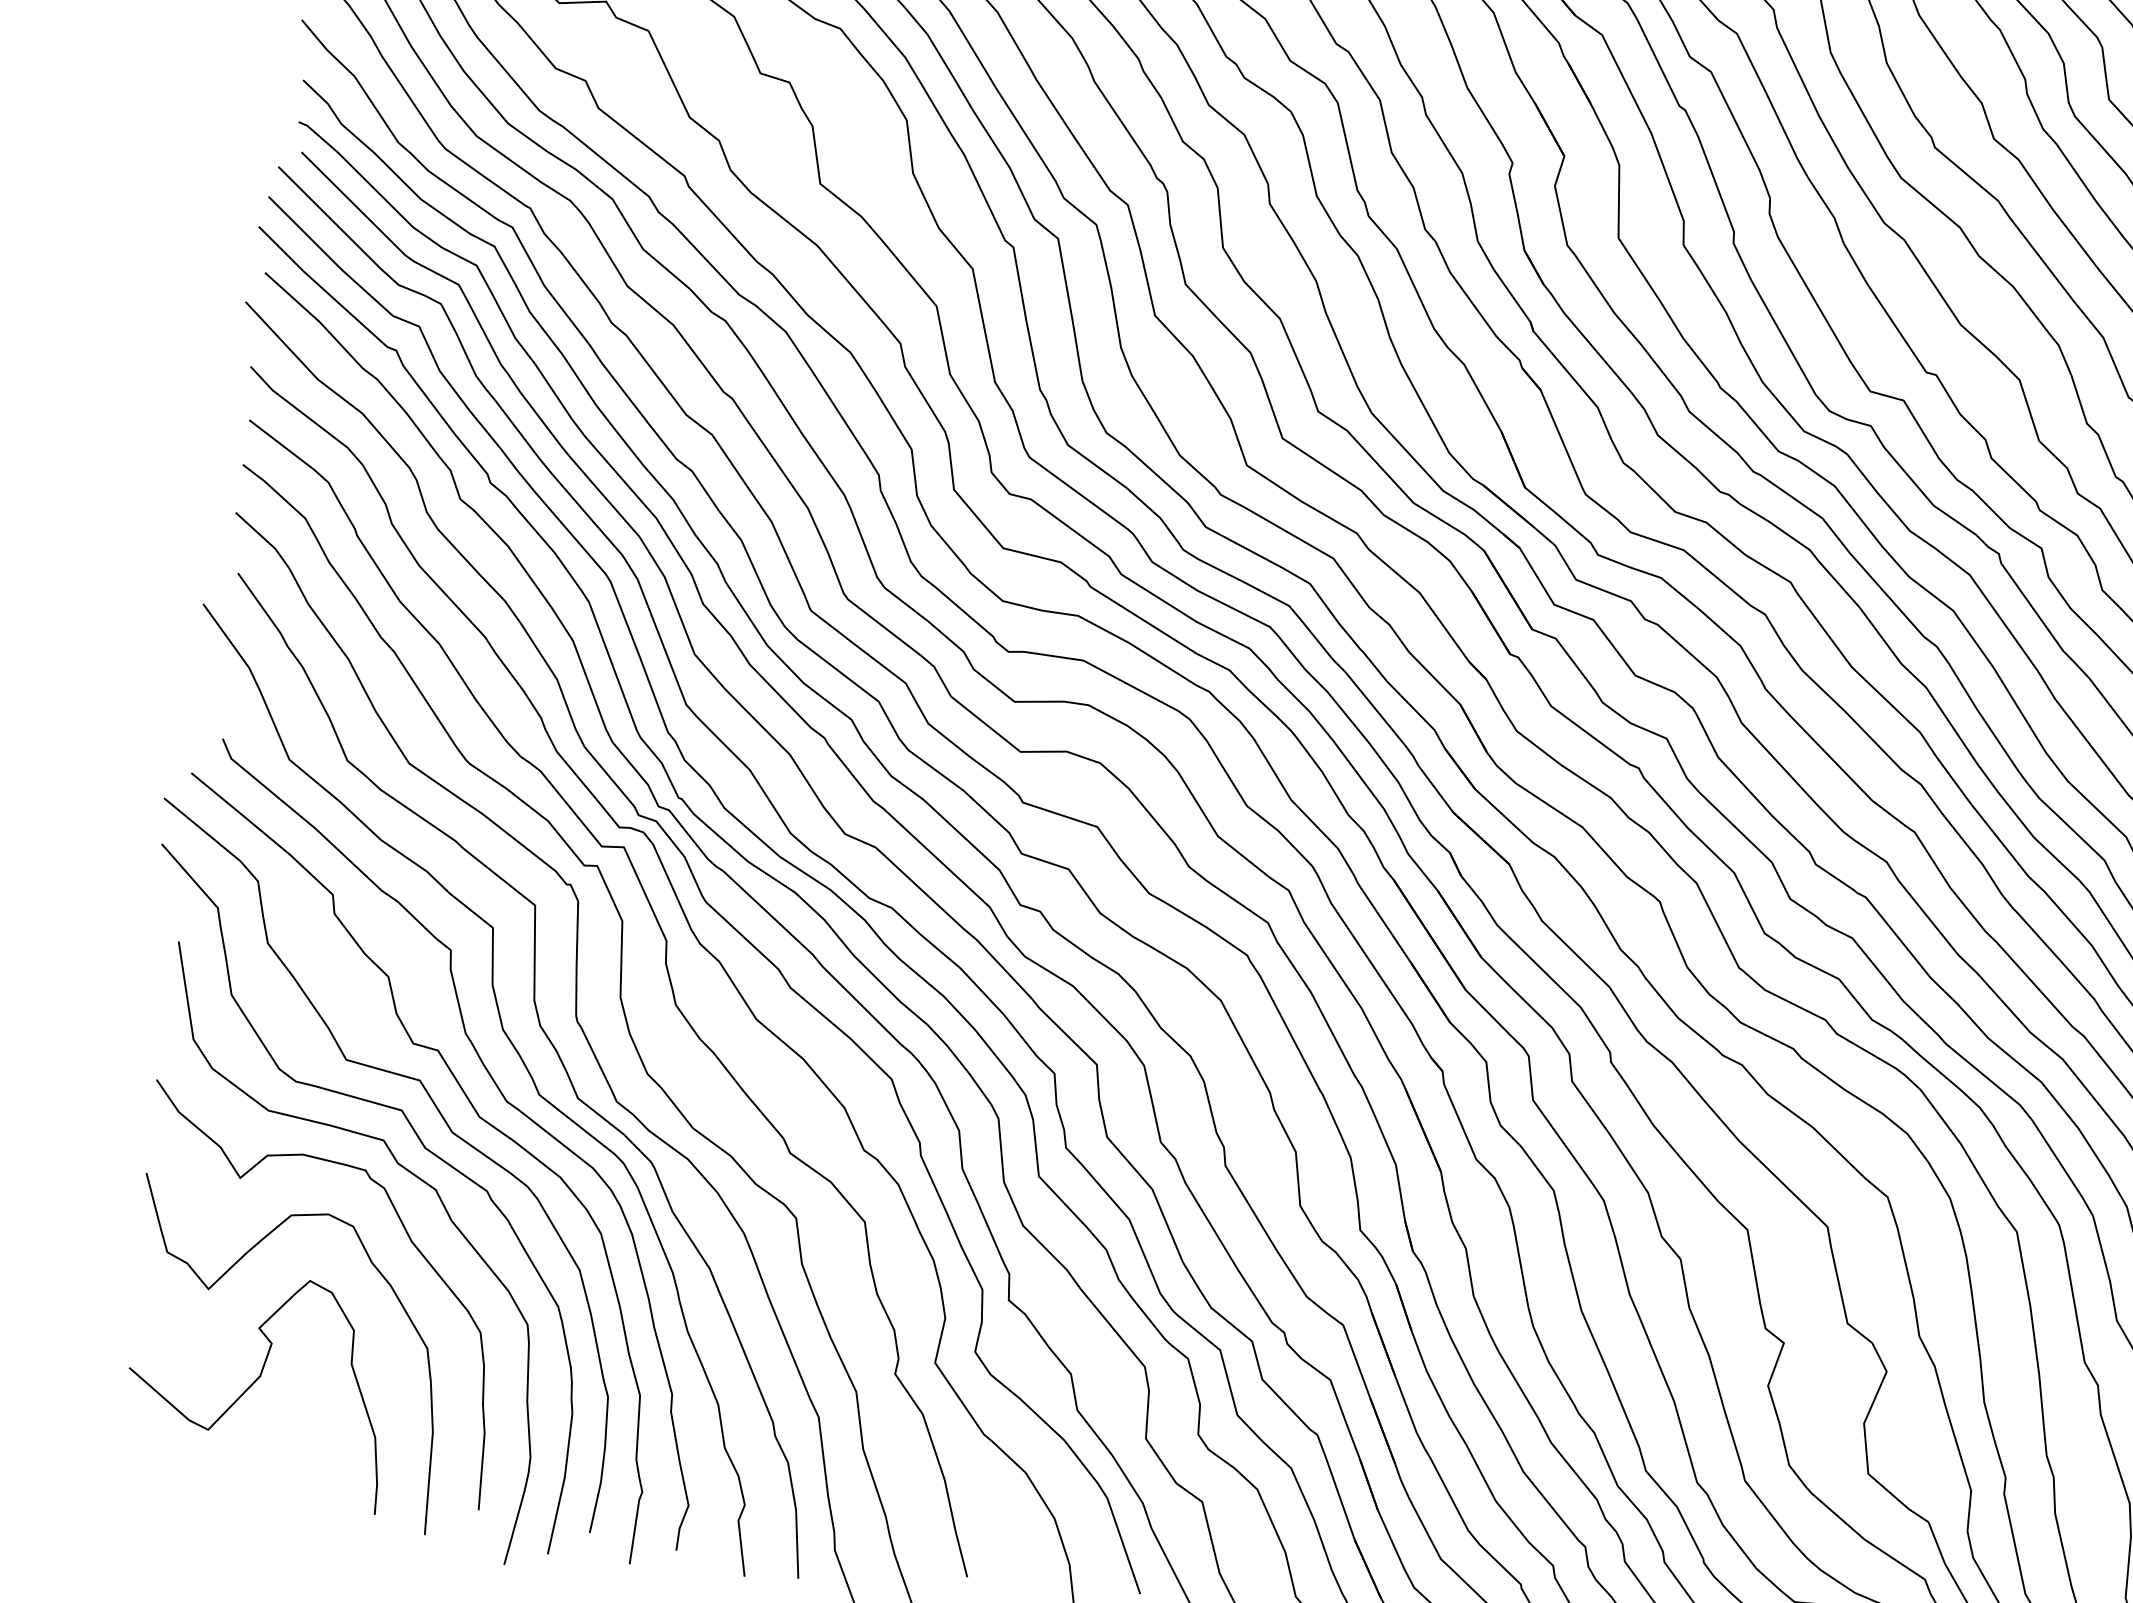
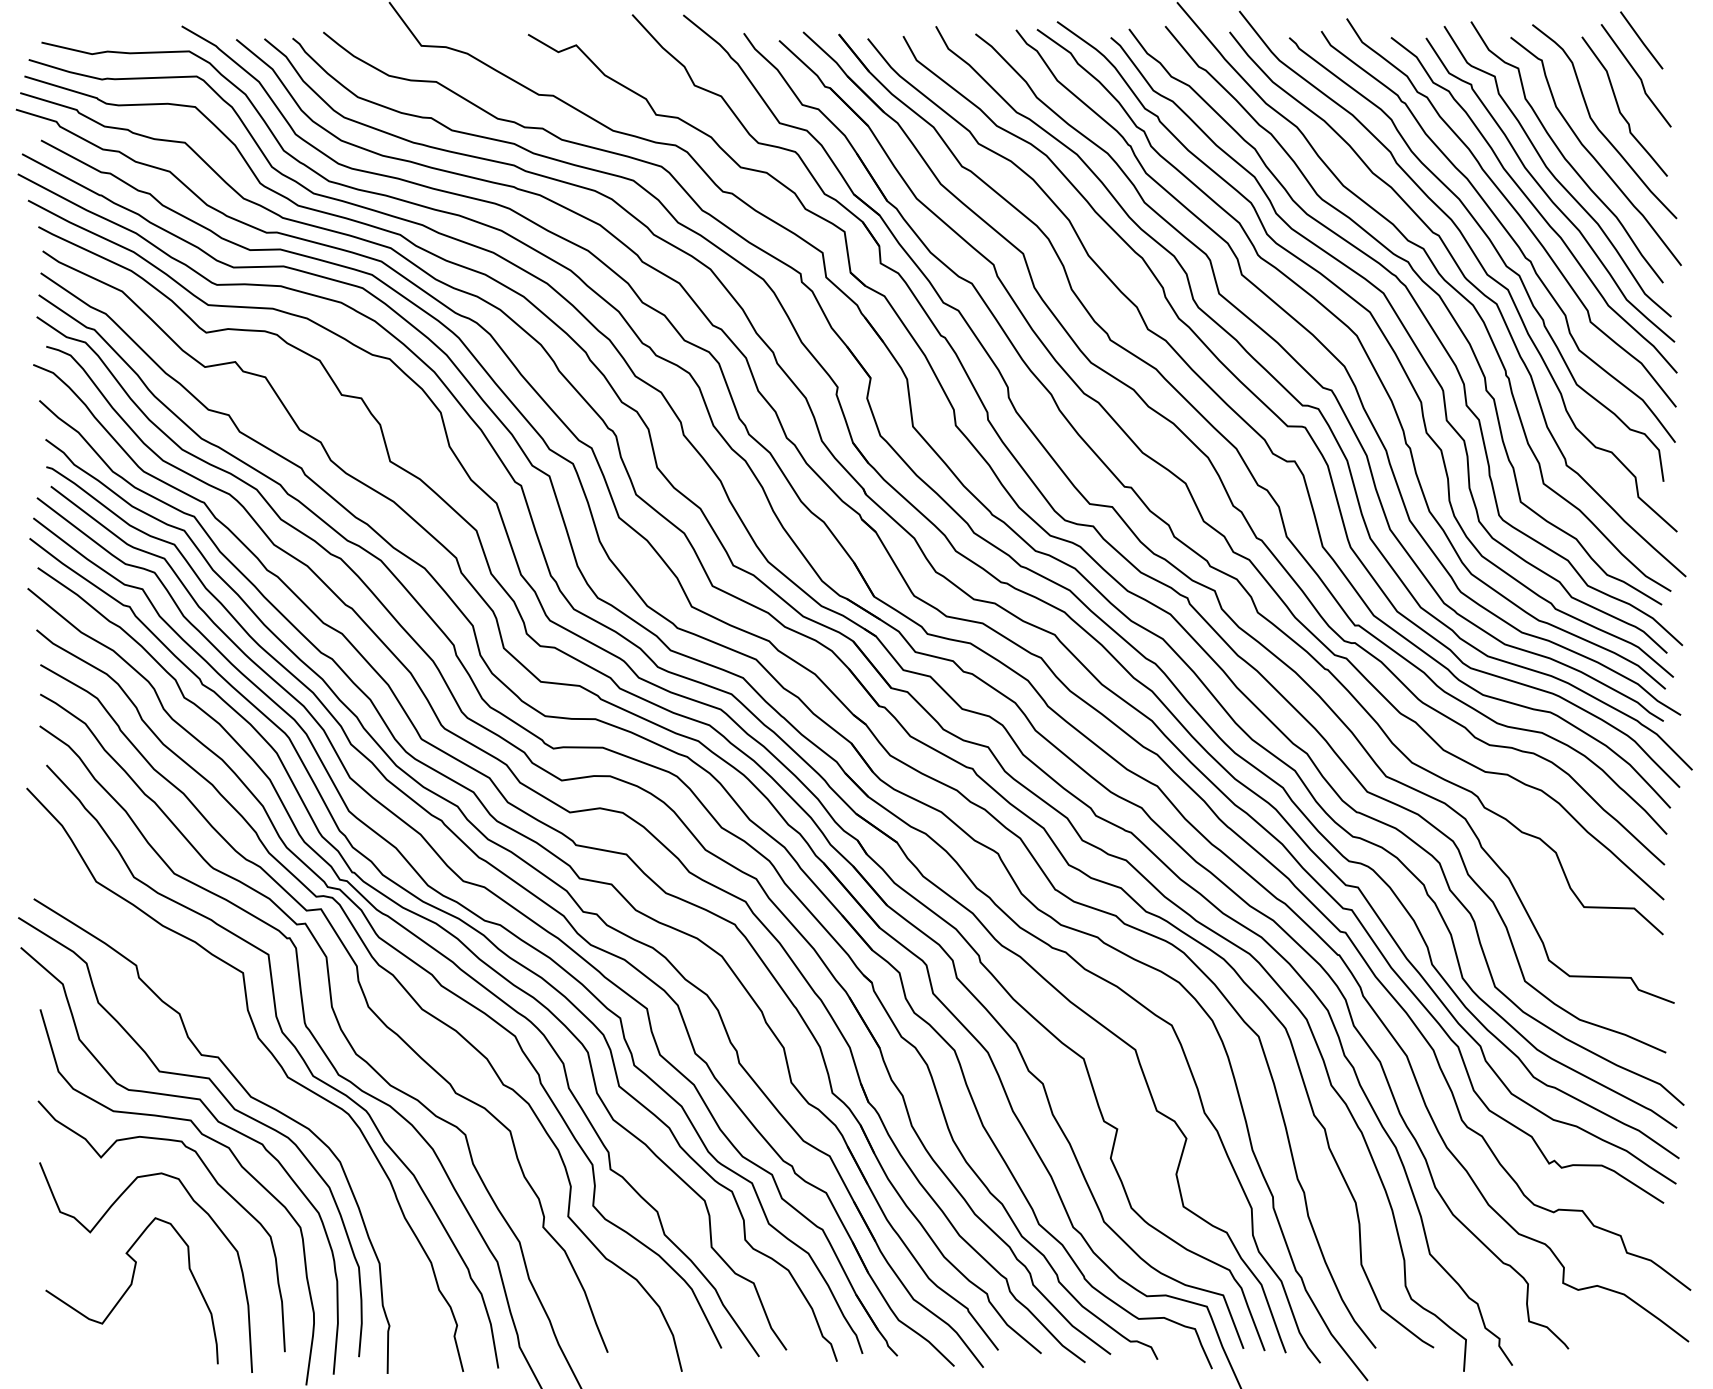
curve: (505, 1101) -> (266, 1084), removed

